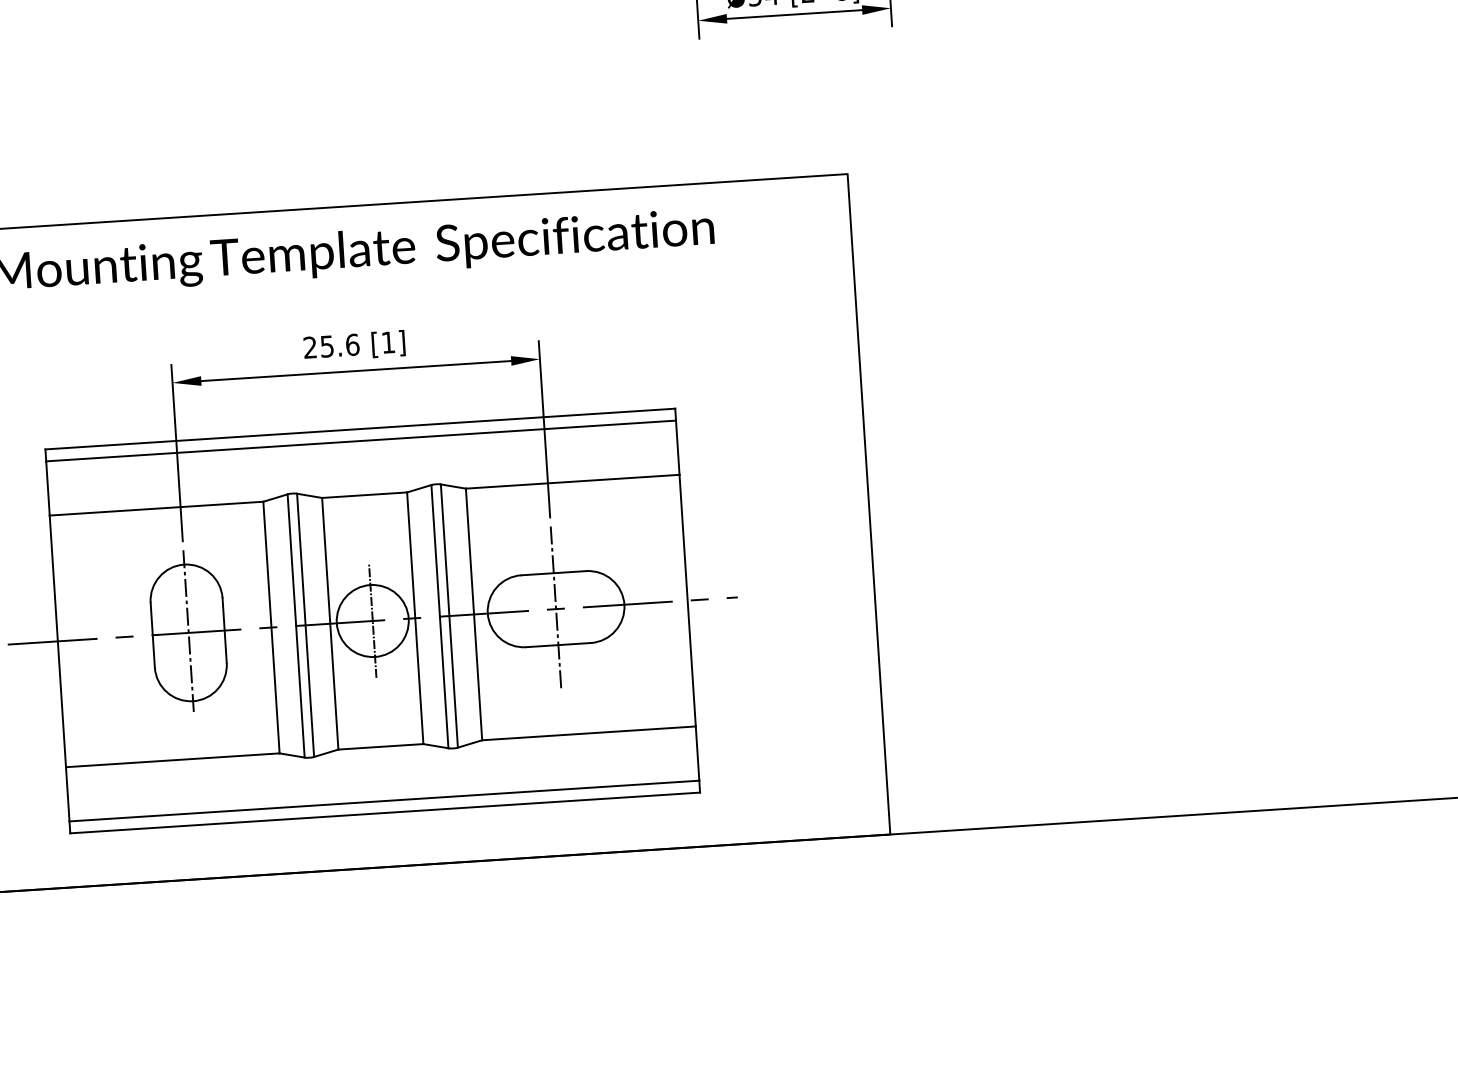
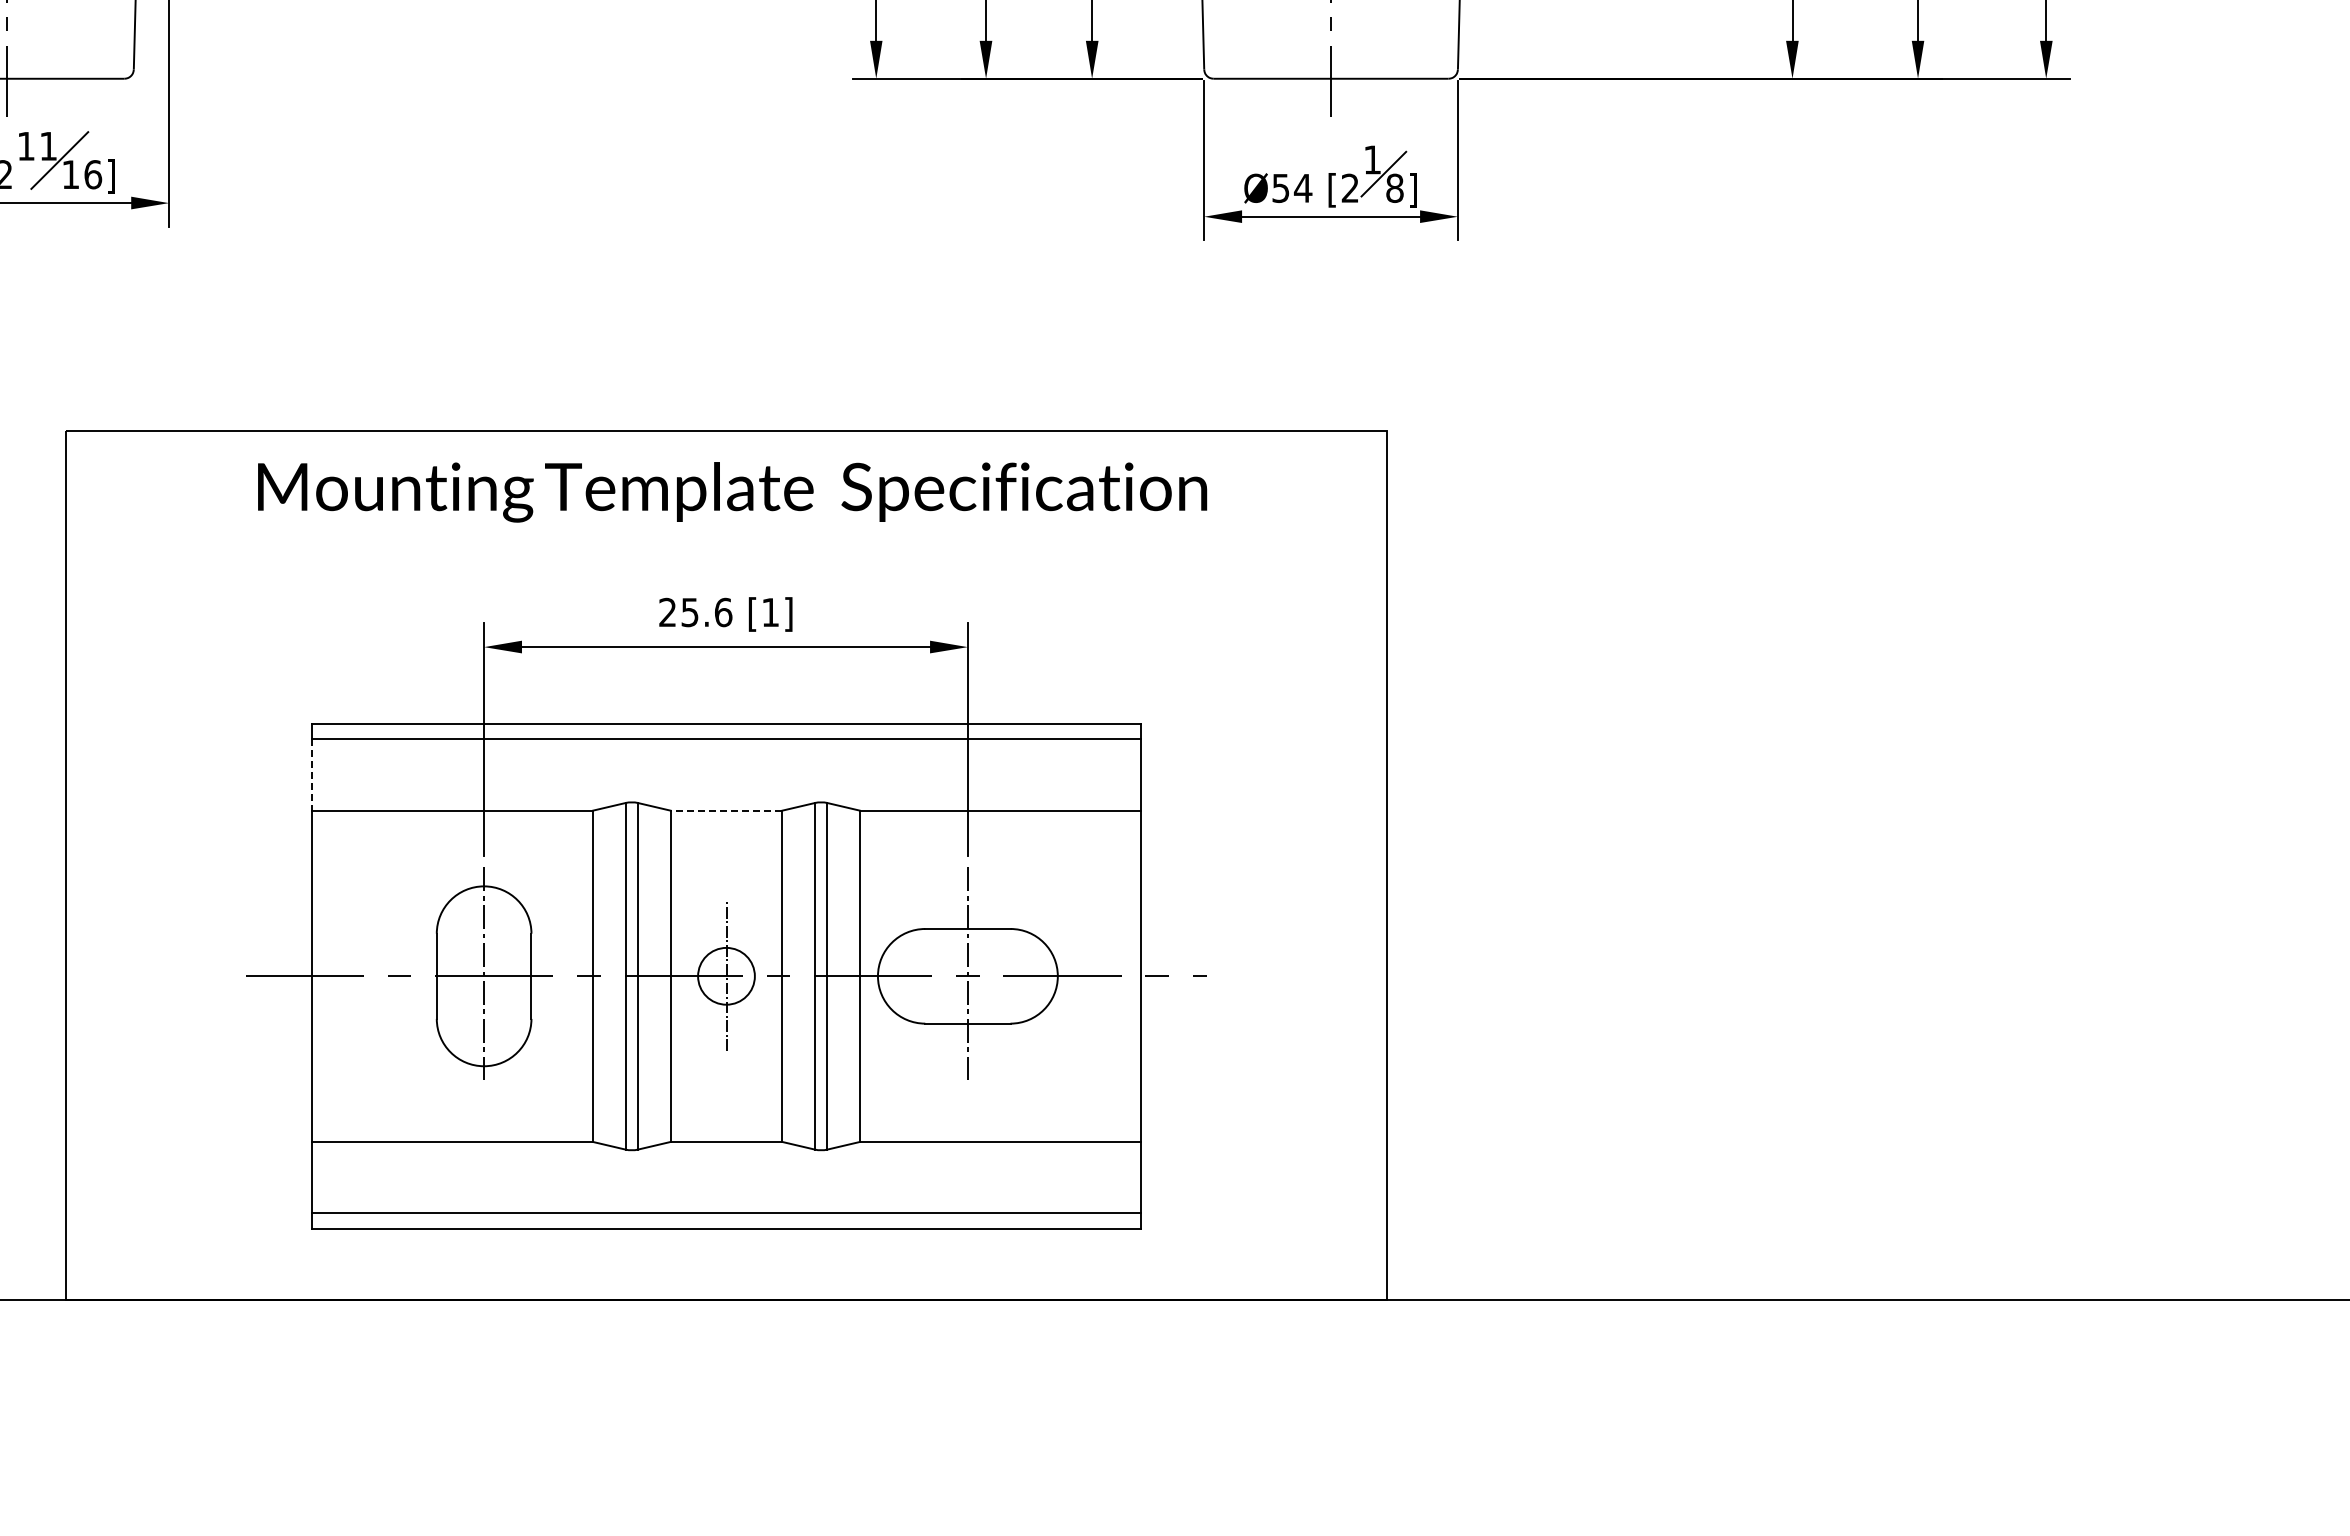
line: (47, 488) -> (311, 774), solid -> dashed
line: (364, 495) -> (726, 810), solid -> dashed
circle: (372, 620) -> (726, 975), size x0.6

